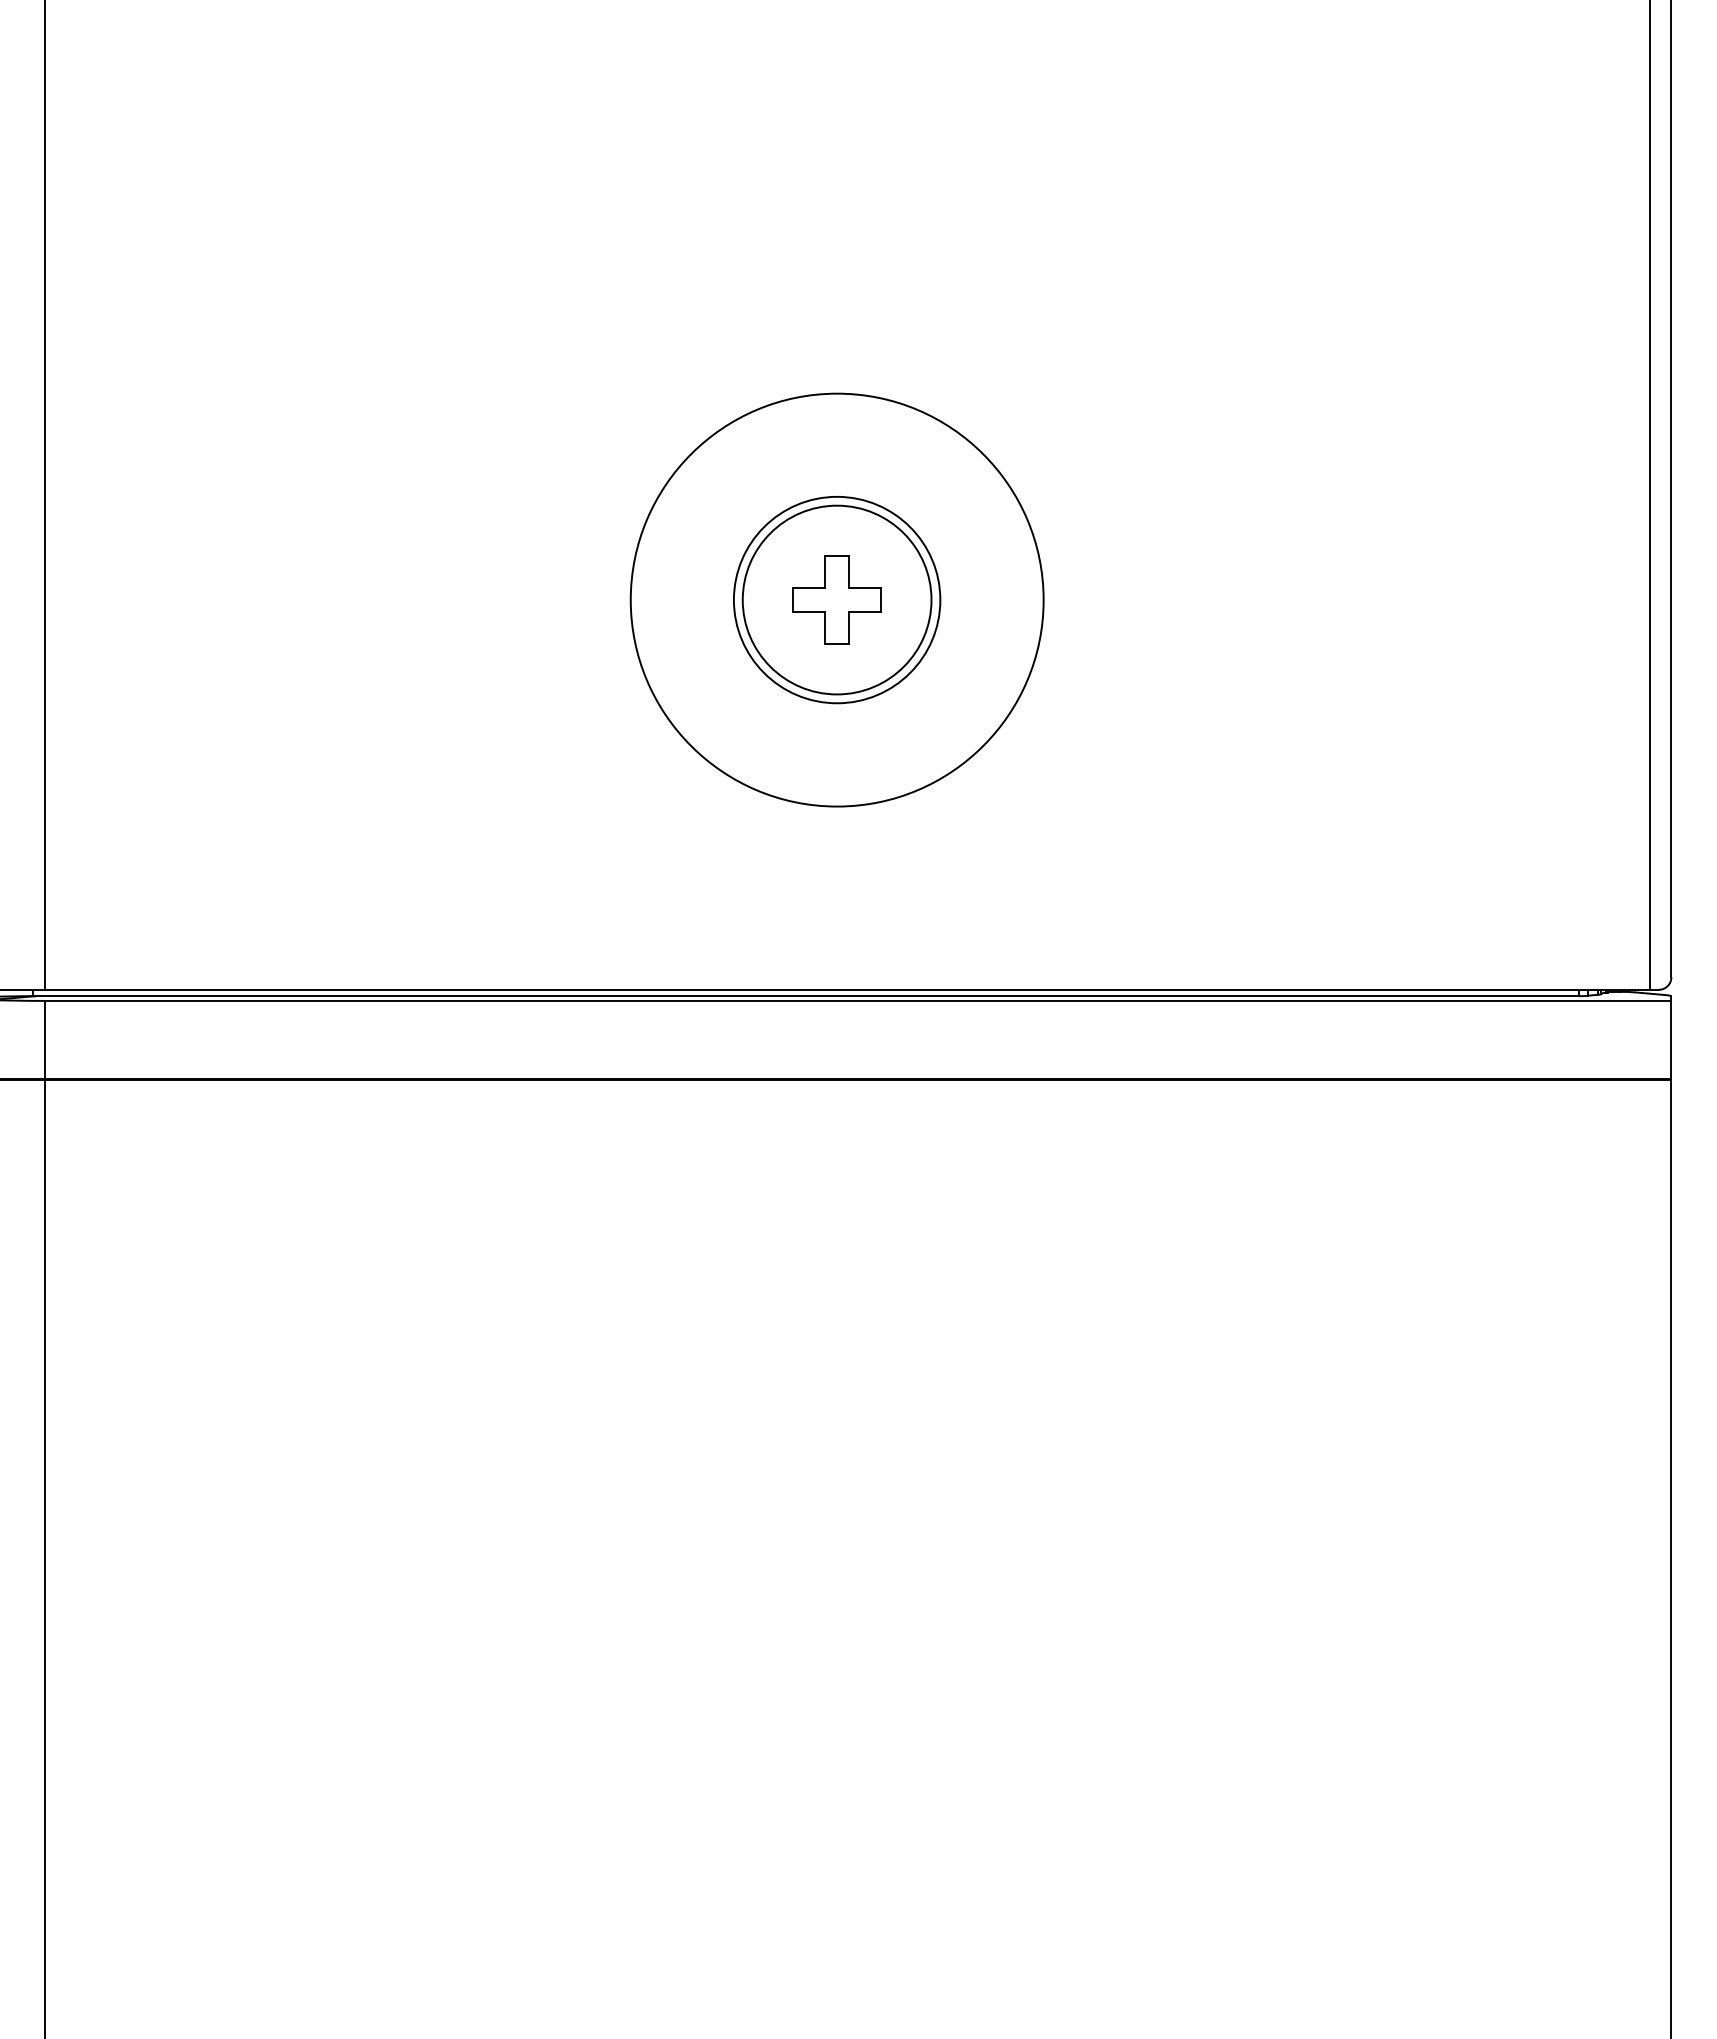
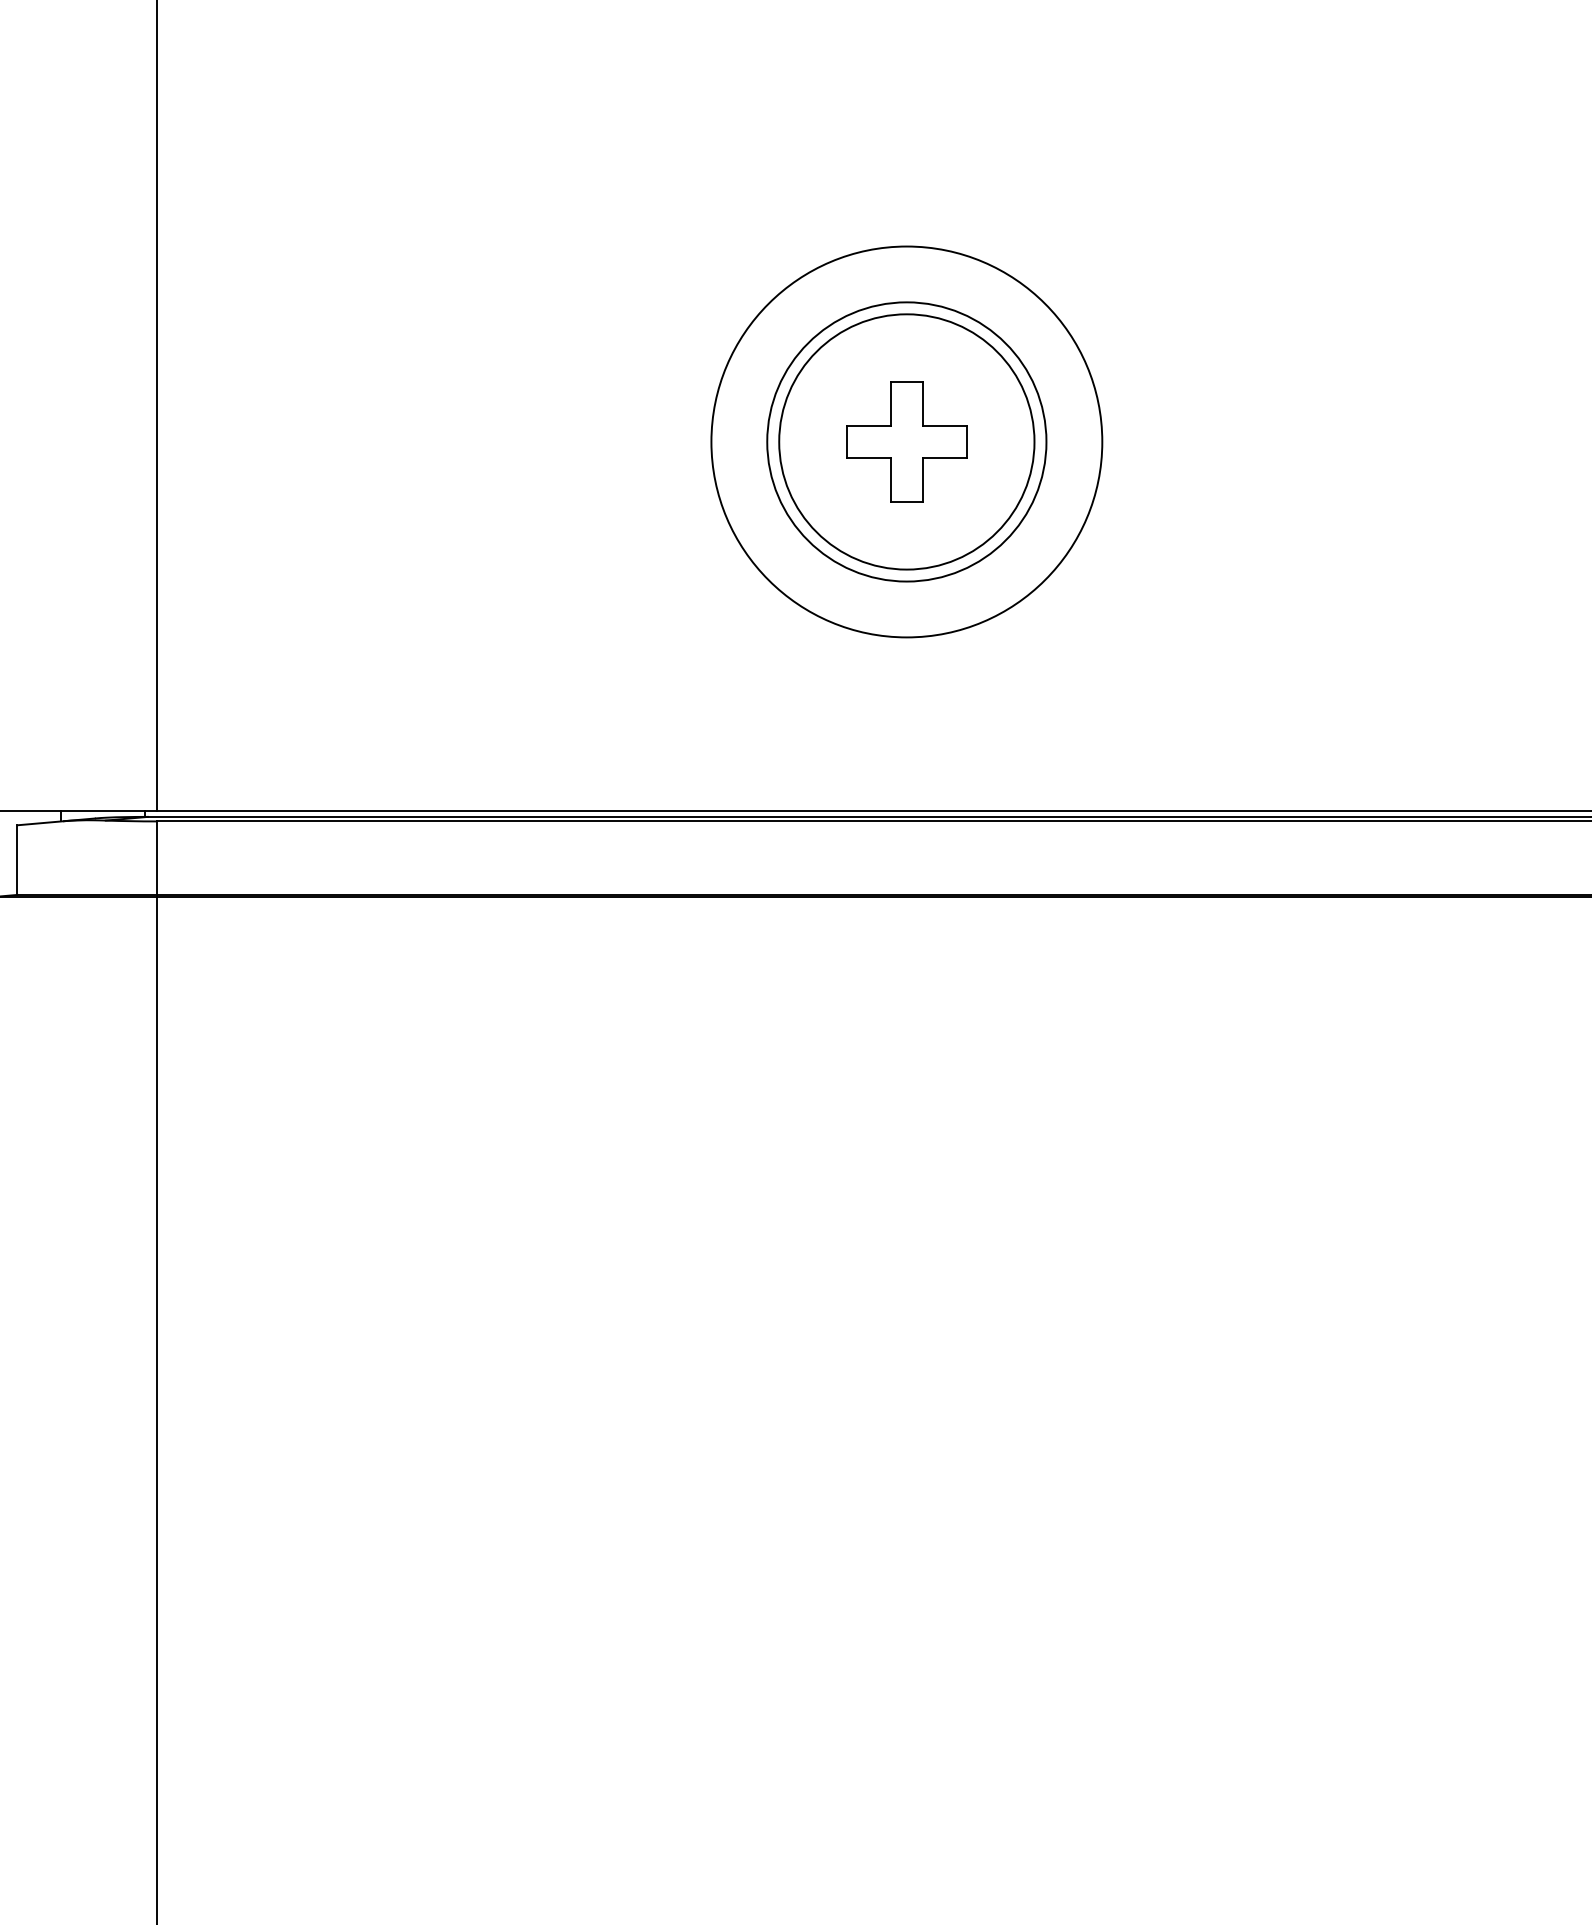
part: (836, 599) -> (906, 441), size x1.43

